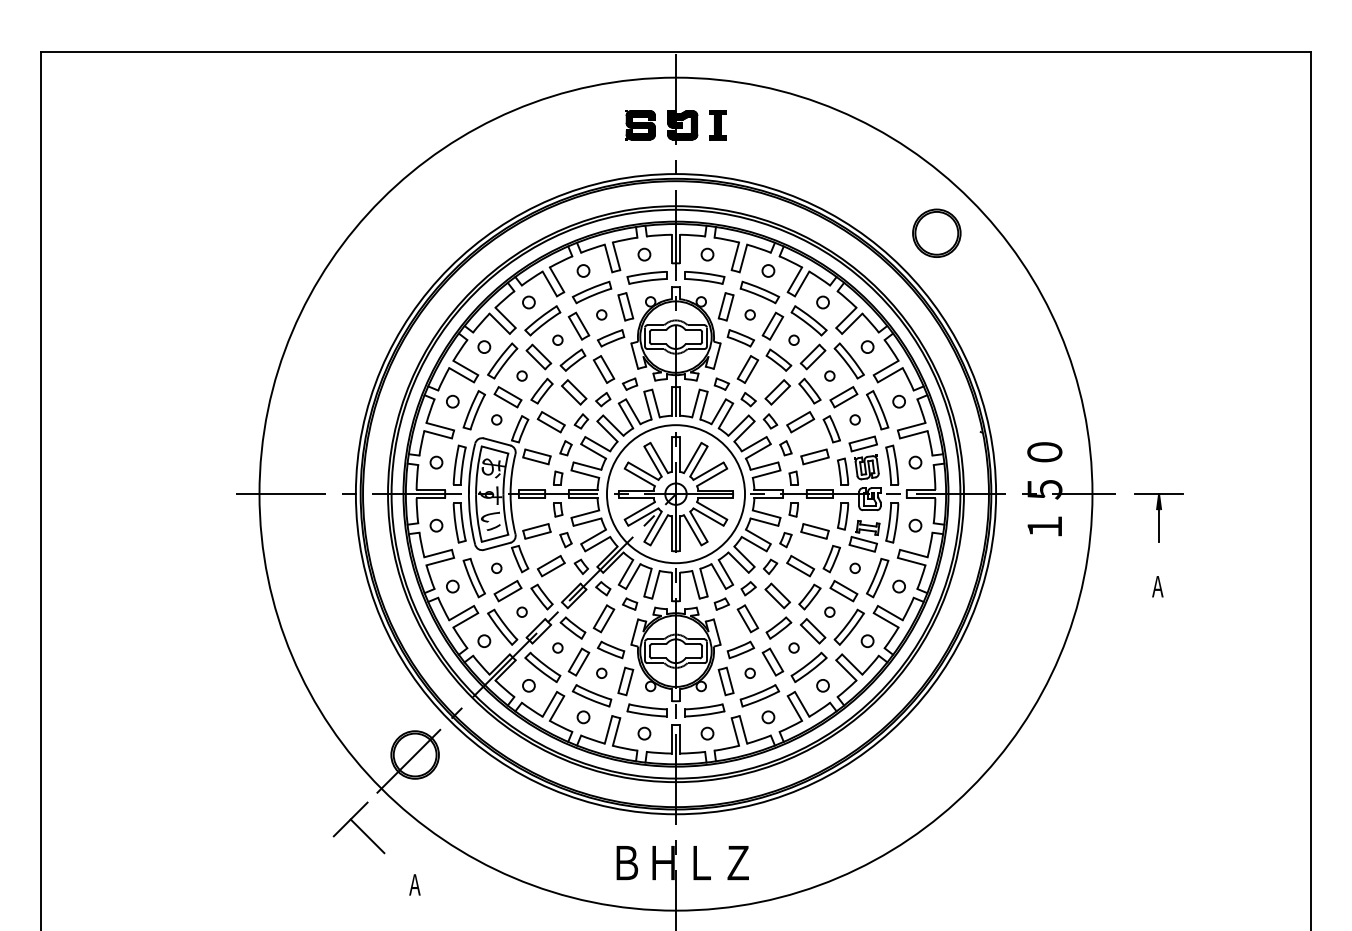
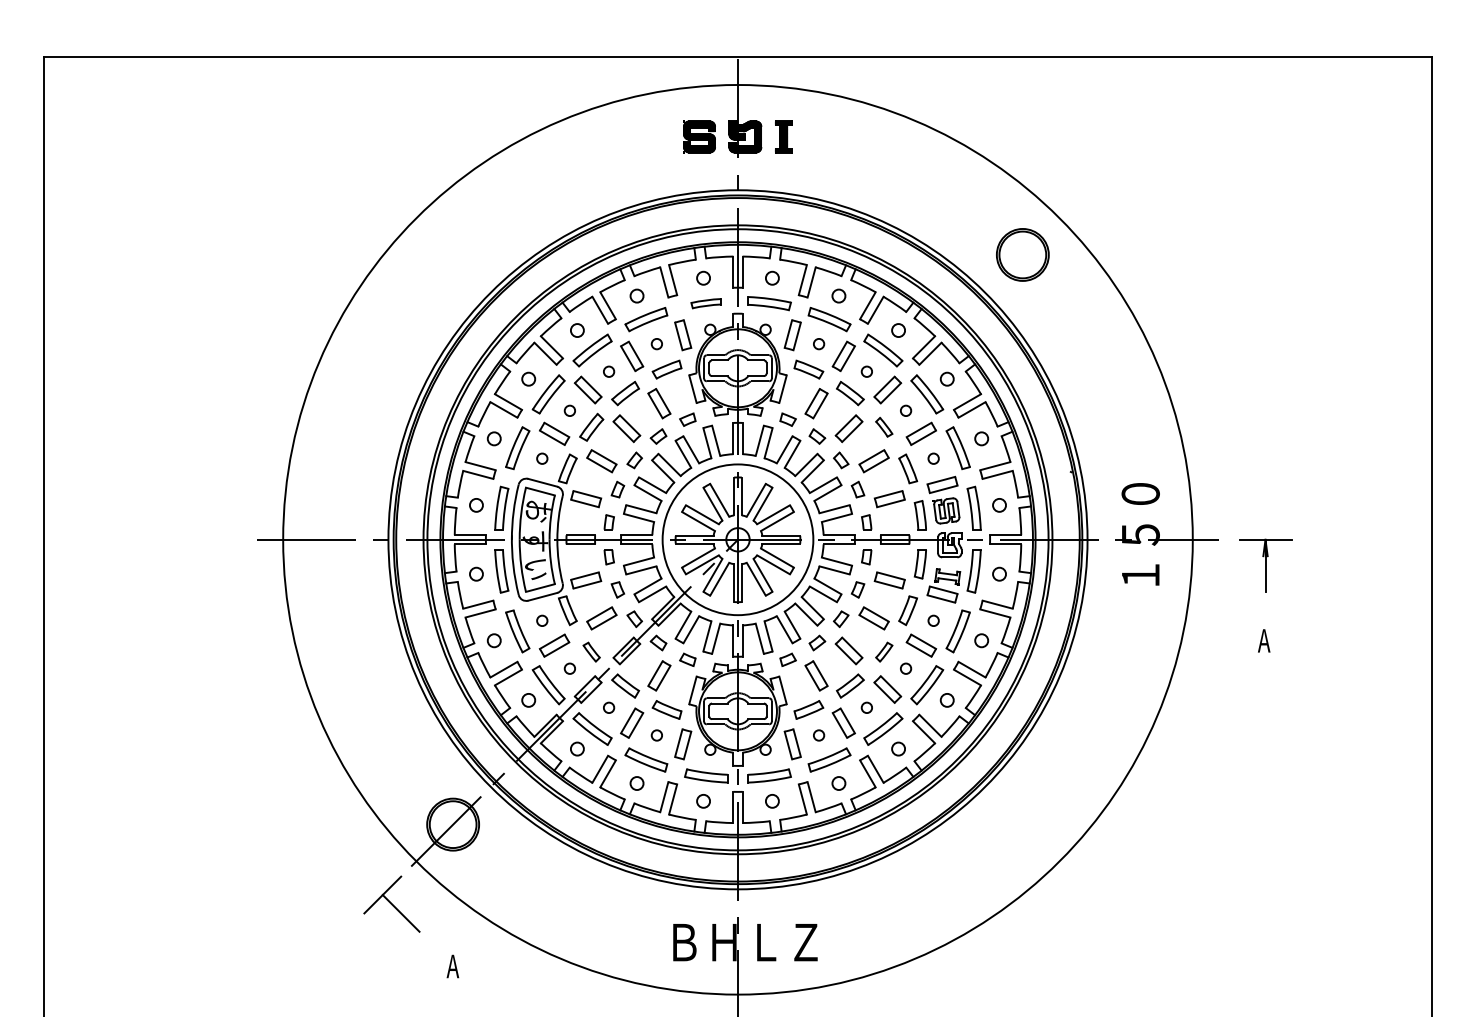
part: (646, 277) -> (705, 303), size x0.7
part: (809, 390) -> (883, 426), size x0.7
part: (541, 596) -> (591, 651), size x0.7
part: (809, 596) -> (883, 651), size x0.7

